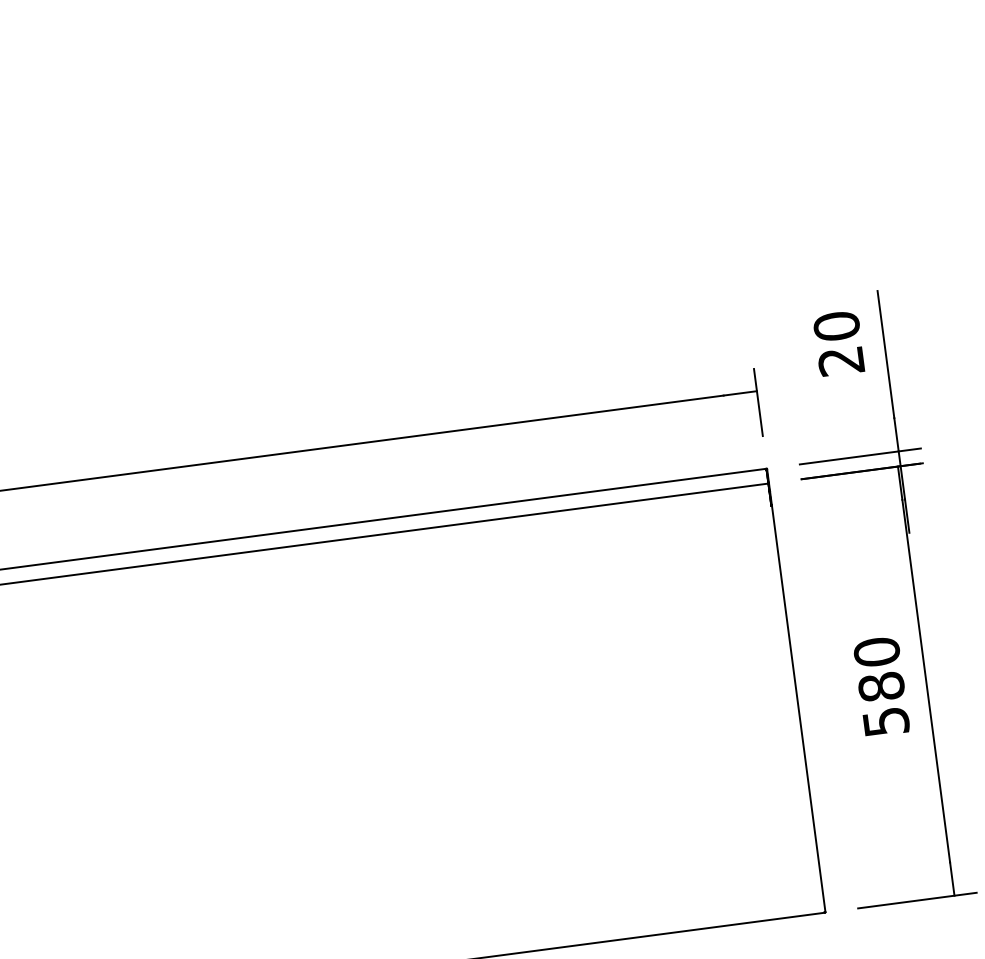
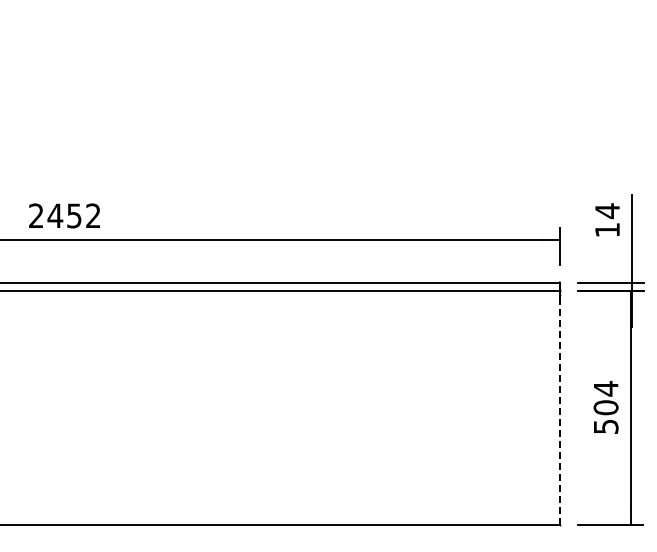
text: (838, 343) -> (607, 220), 20 -> 14
text: (877, 668) -> (605, 397), 580 -> 504
line: (799, 708) -> (560, 413), solid -> dashed

